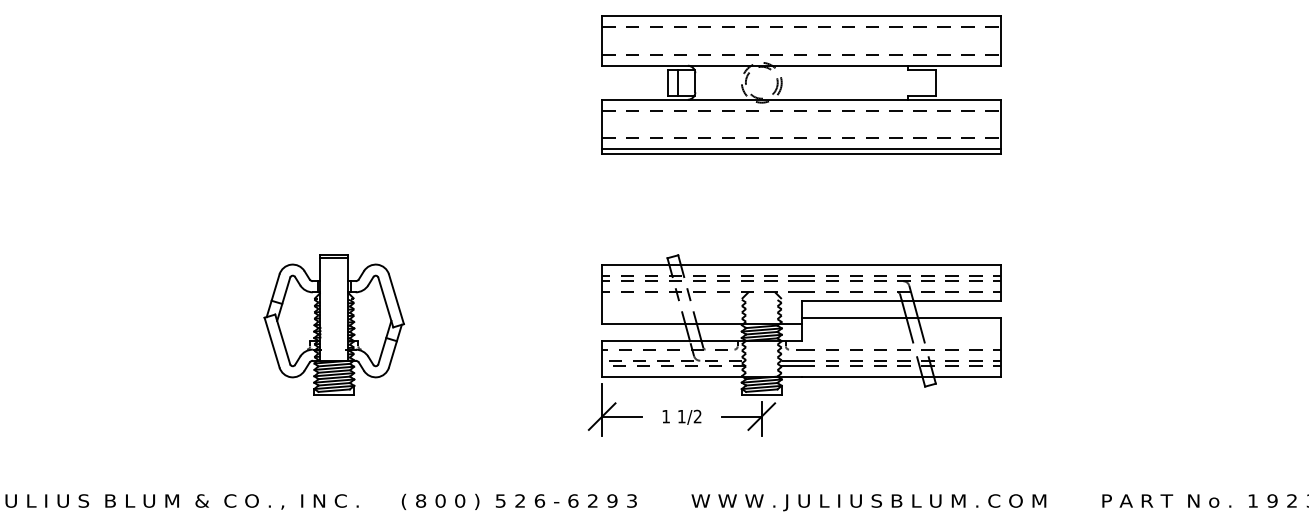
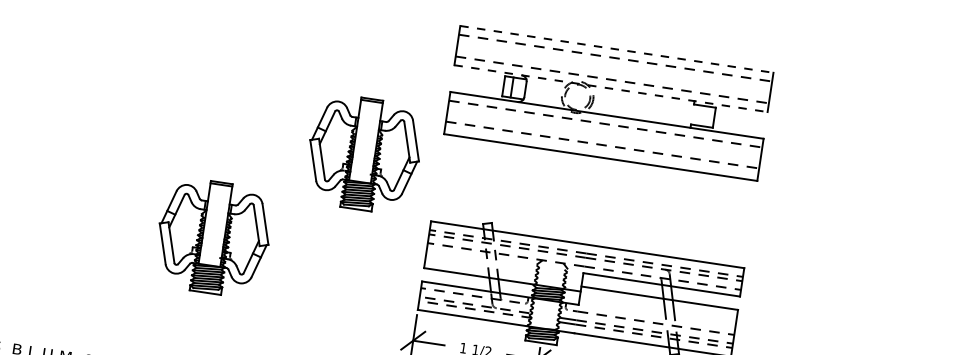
line: (802, 15) -> (617, 49), solid -> dashed
line: (802, 65) -> (611, 88), solid -> dashed
line: (801, 148) -> (601, 153), removed
part: (505, 192) -> (363, 153), added

